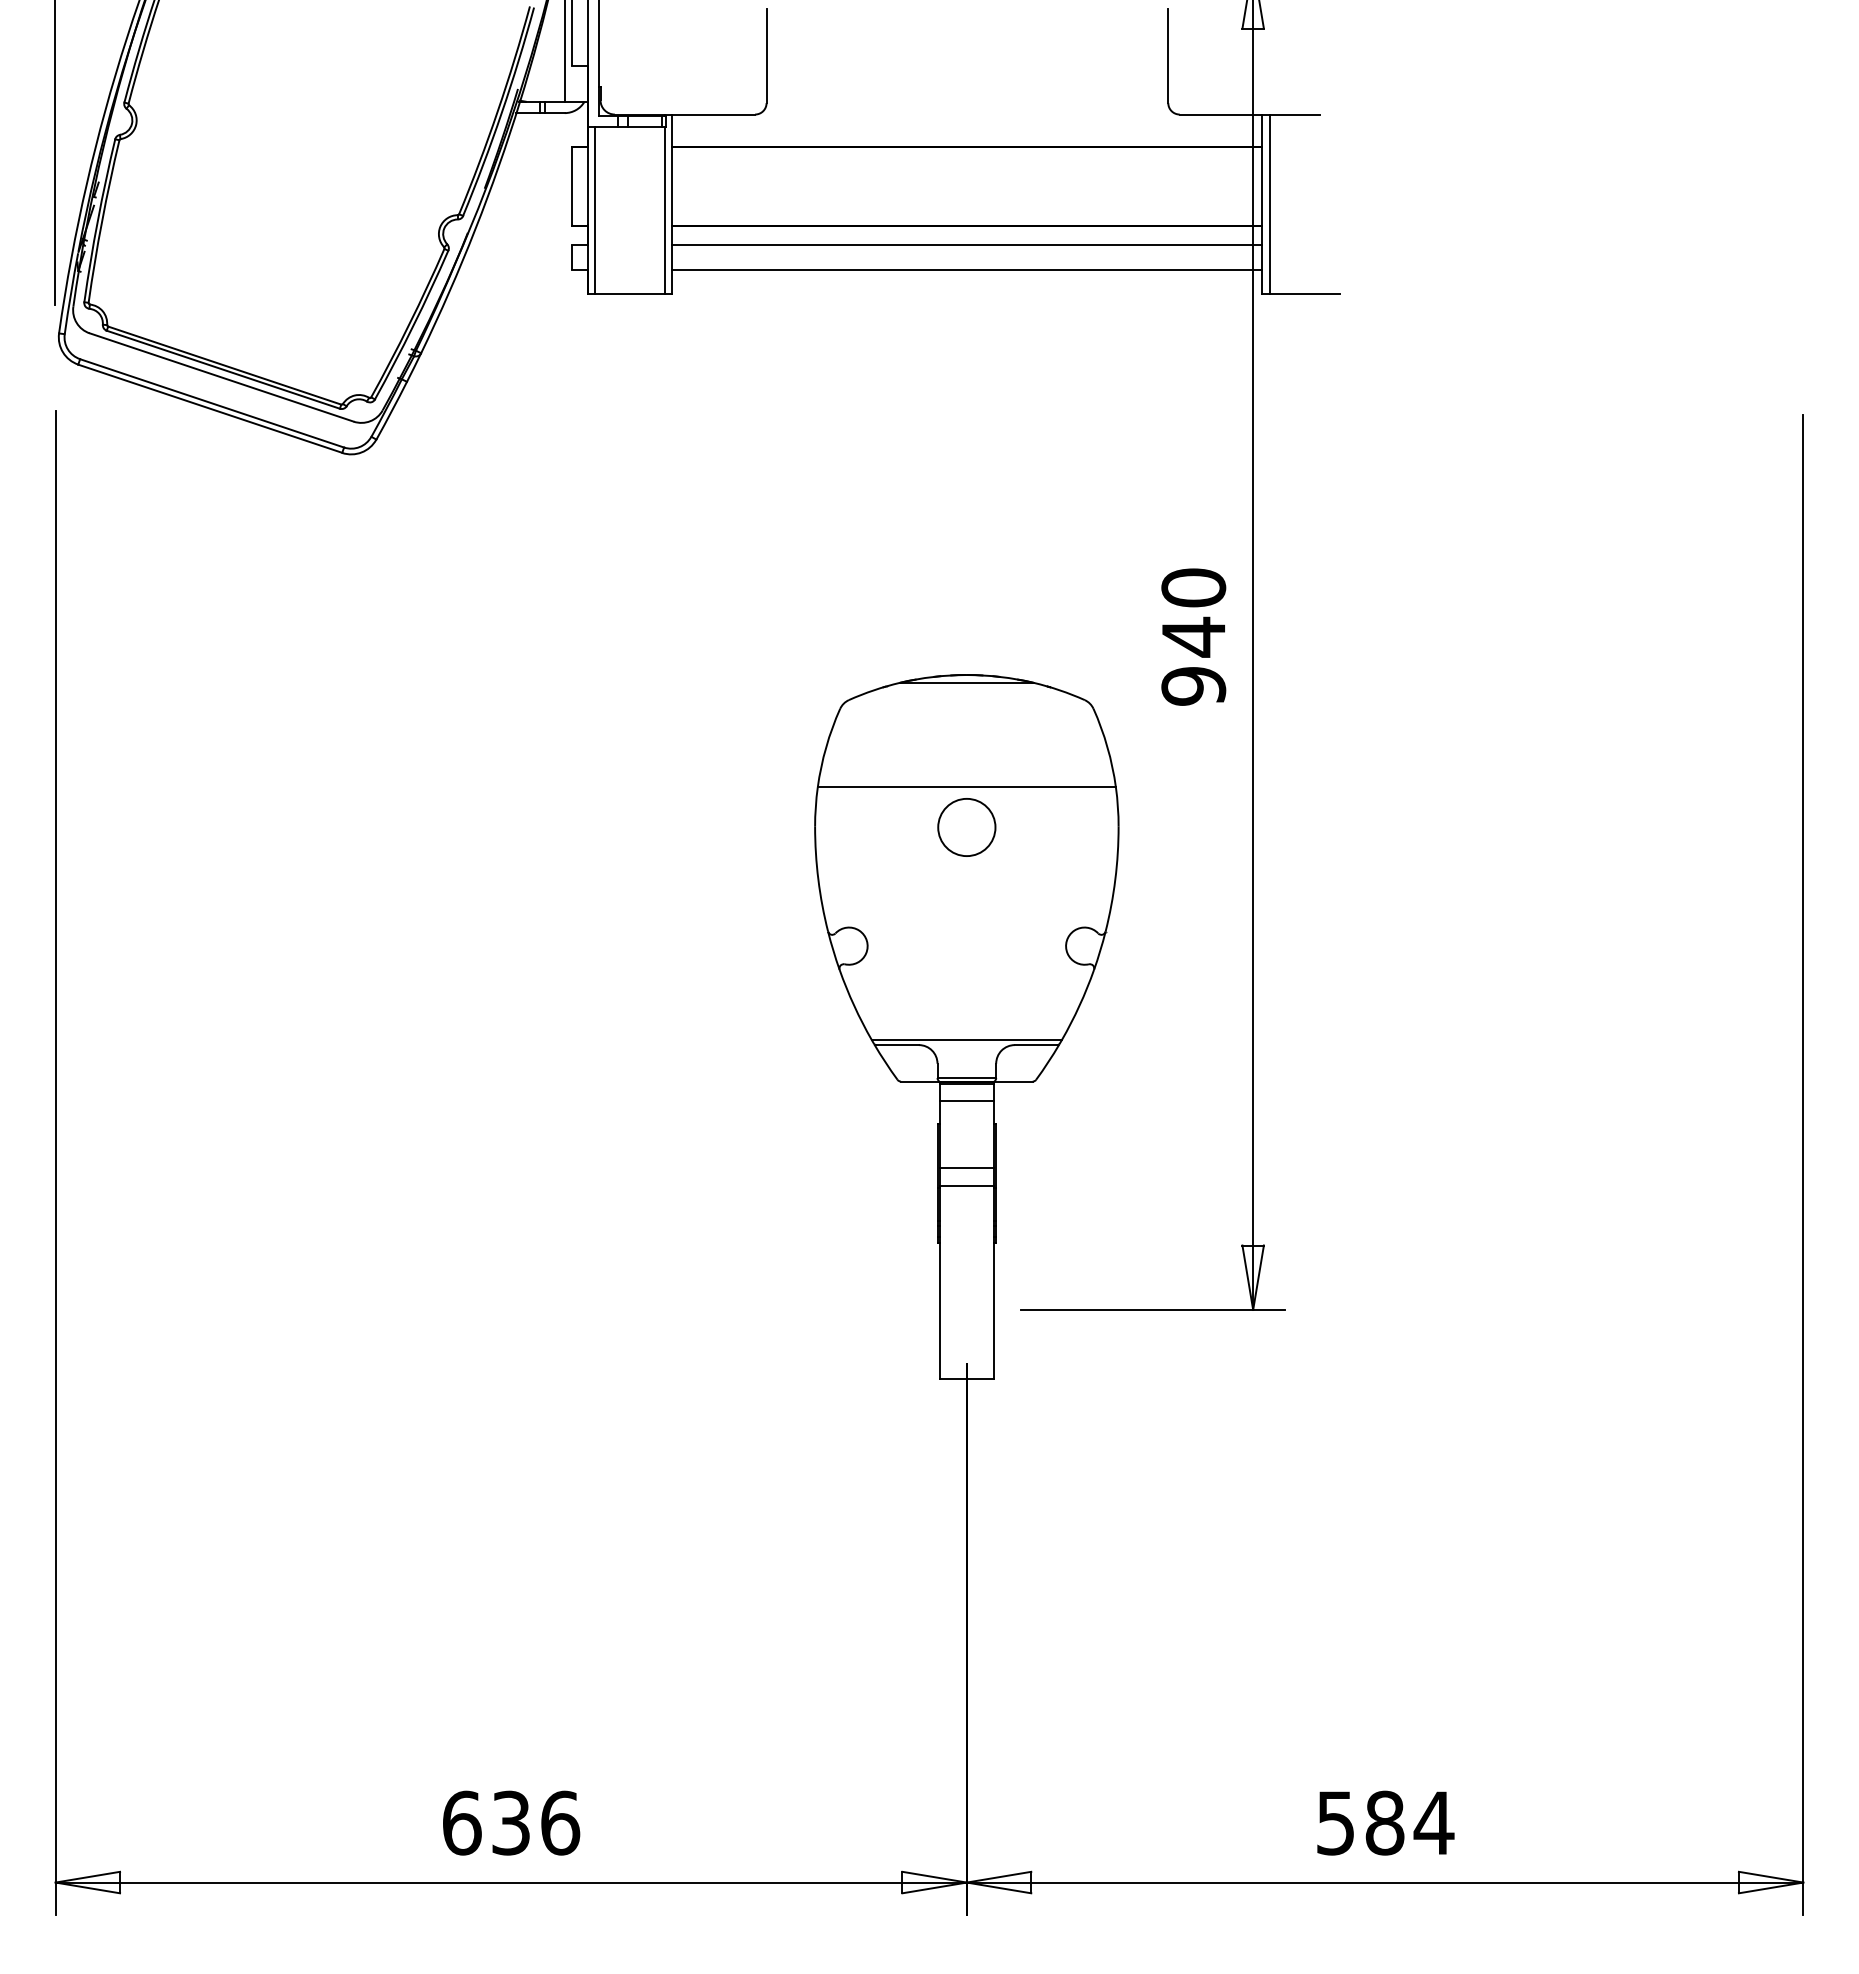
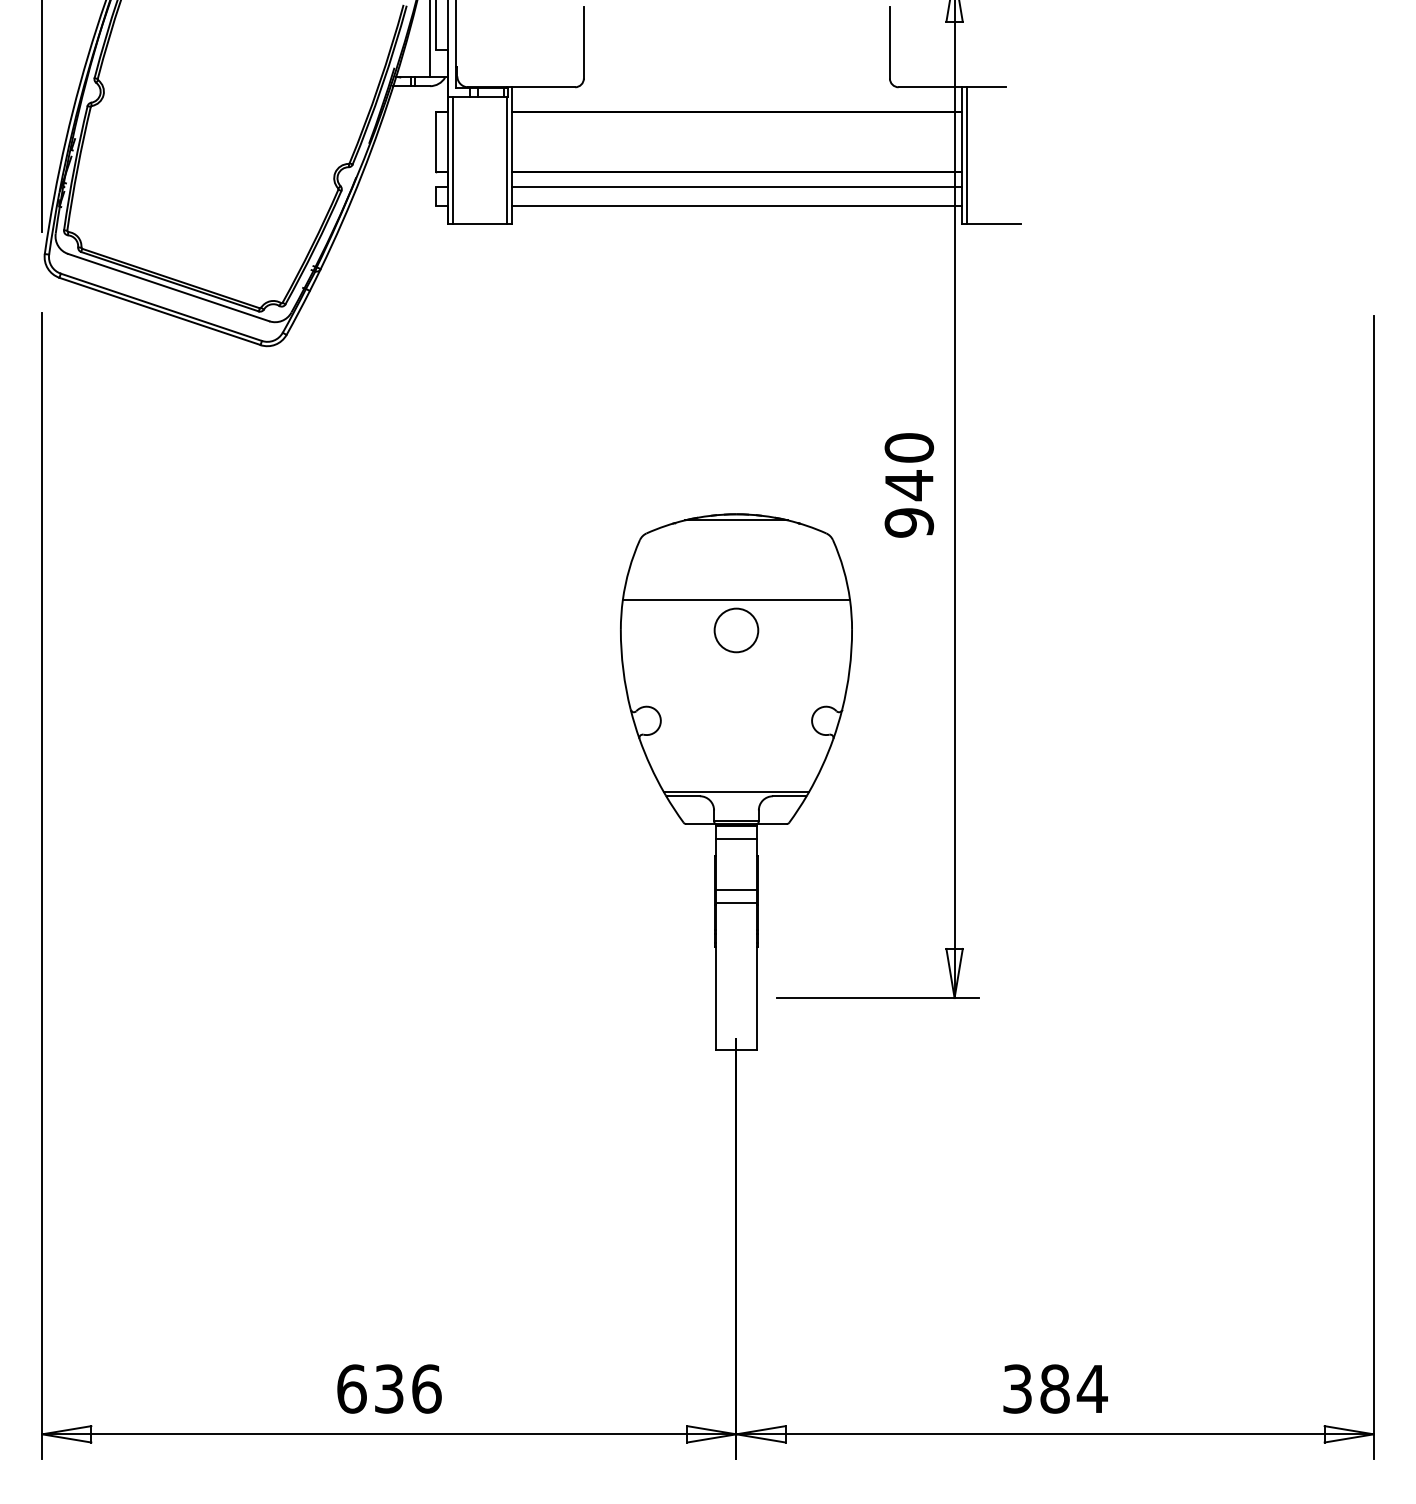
text: (1335, 1822) -> (1017, 1388), 584 -> 384

